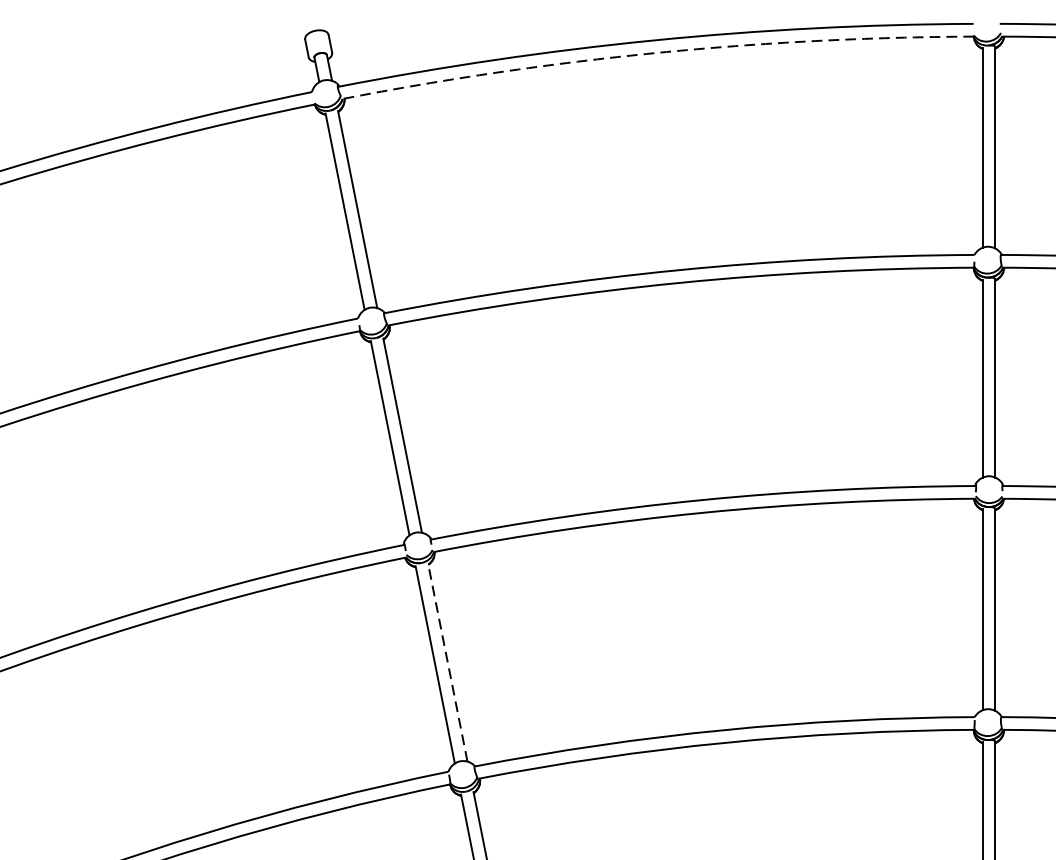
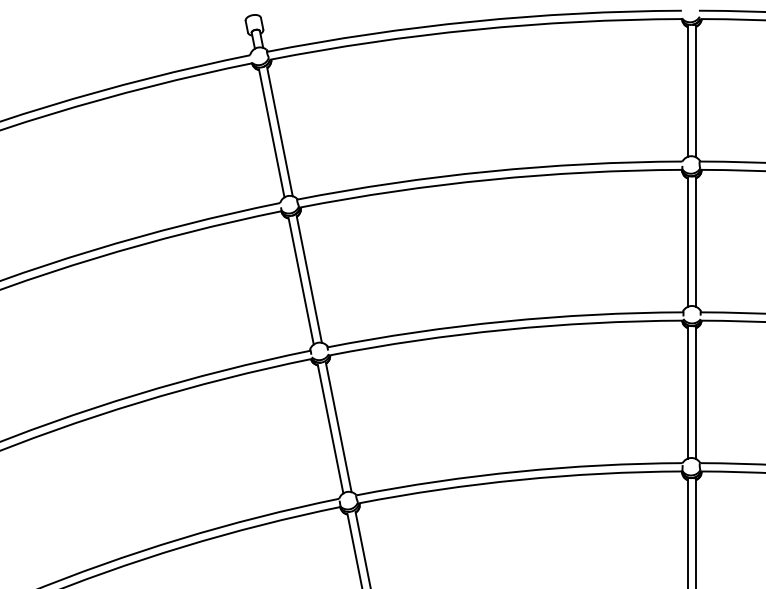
arc: (657, 52) -> (475, 29), dashed -> solid
line: (447, 662) -> (338, 427), dashed -> solid

